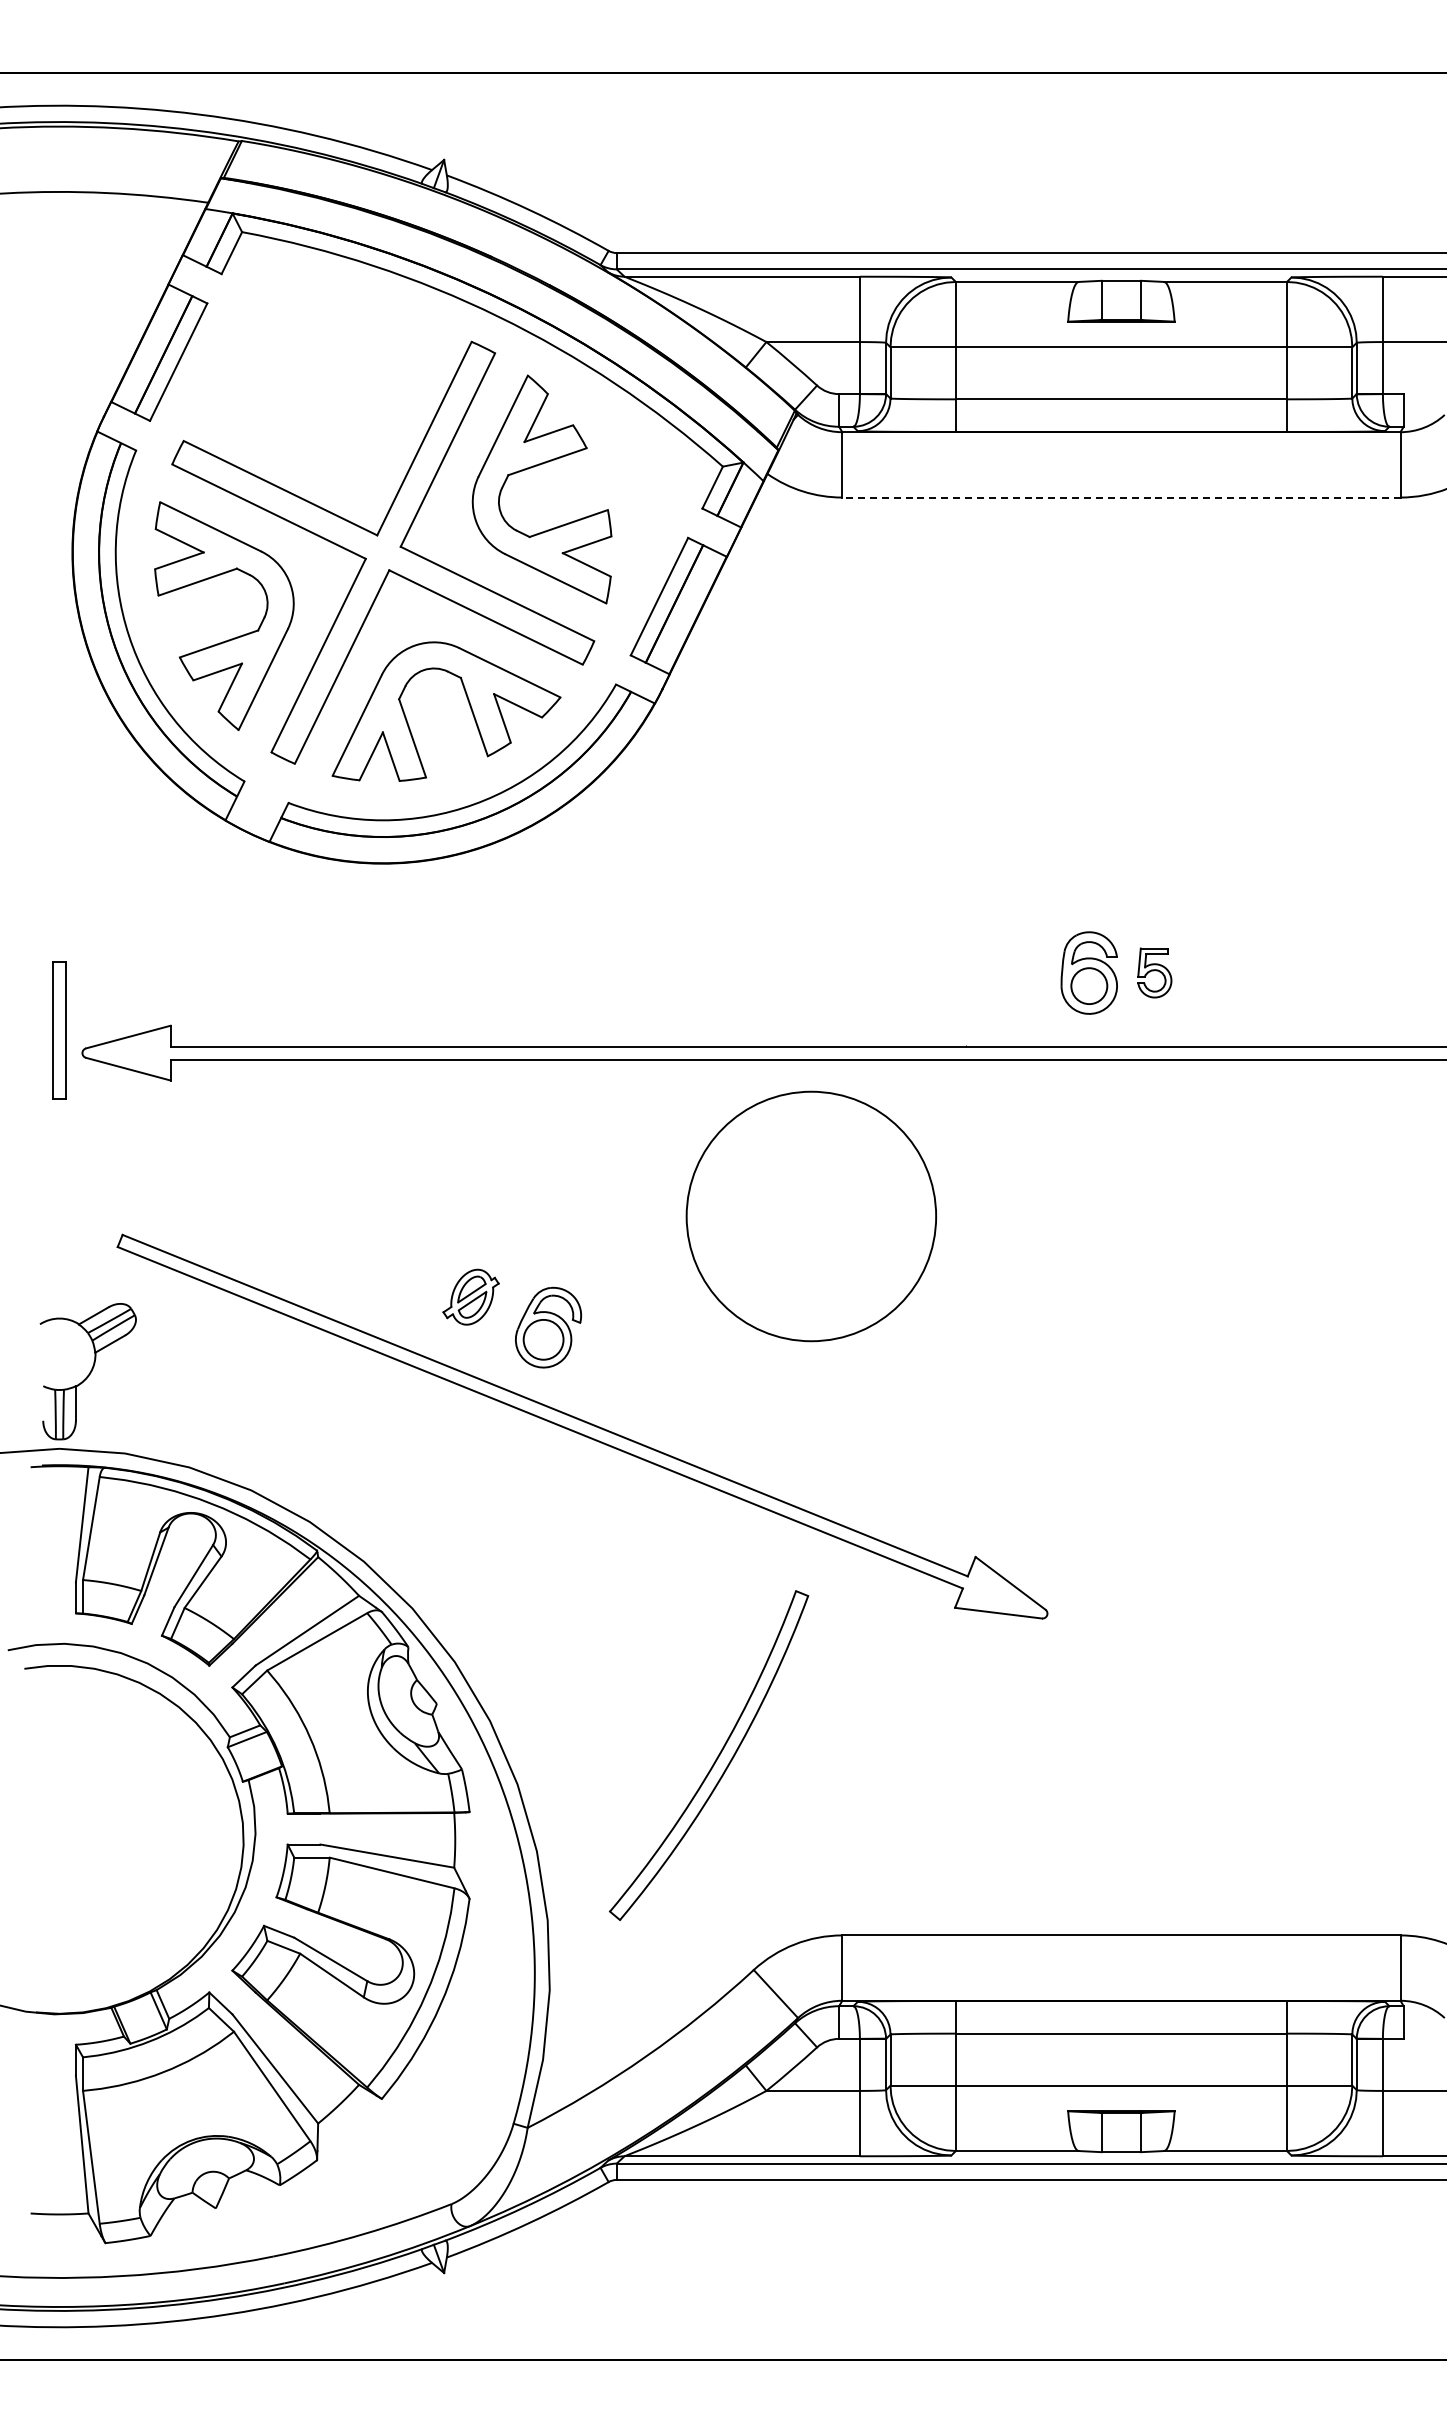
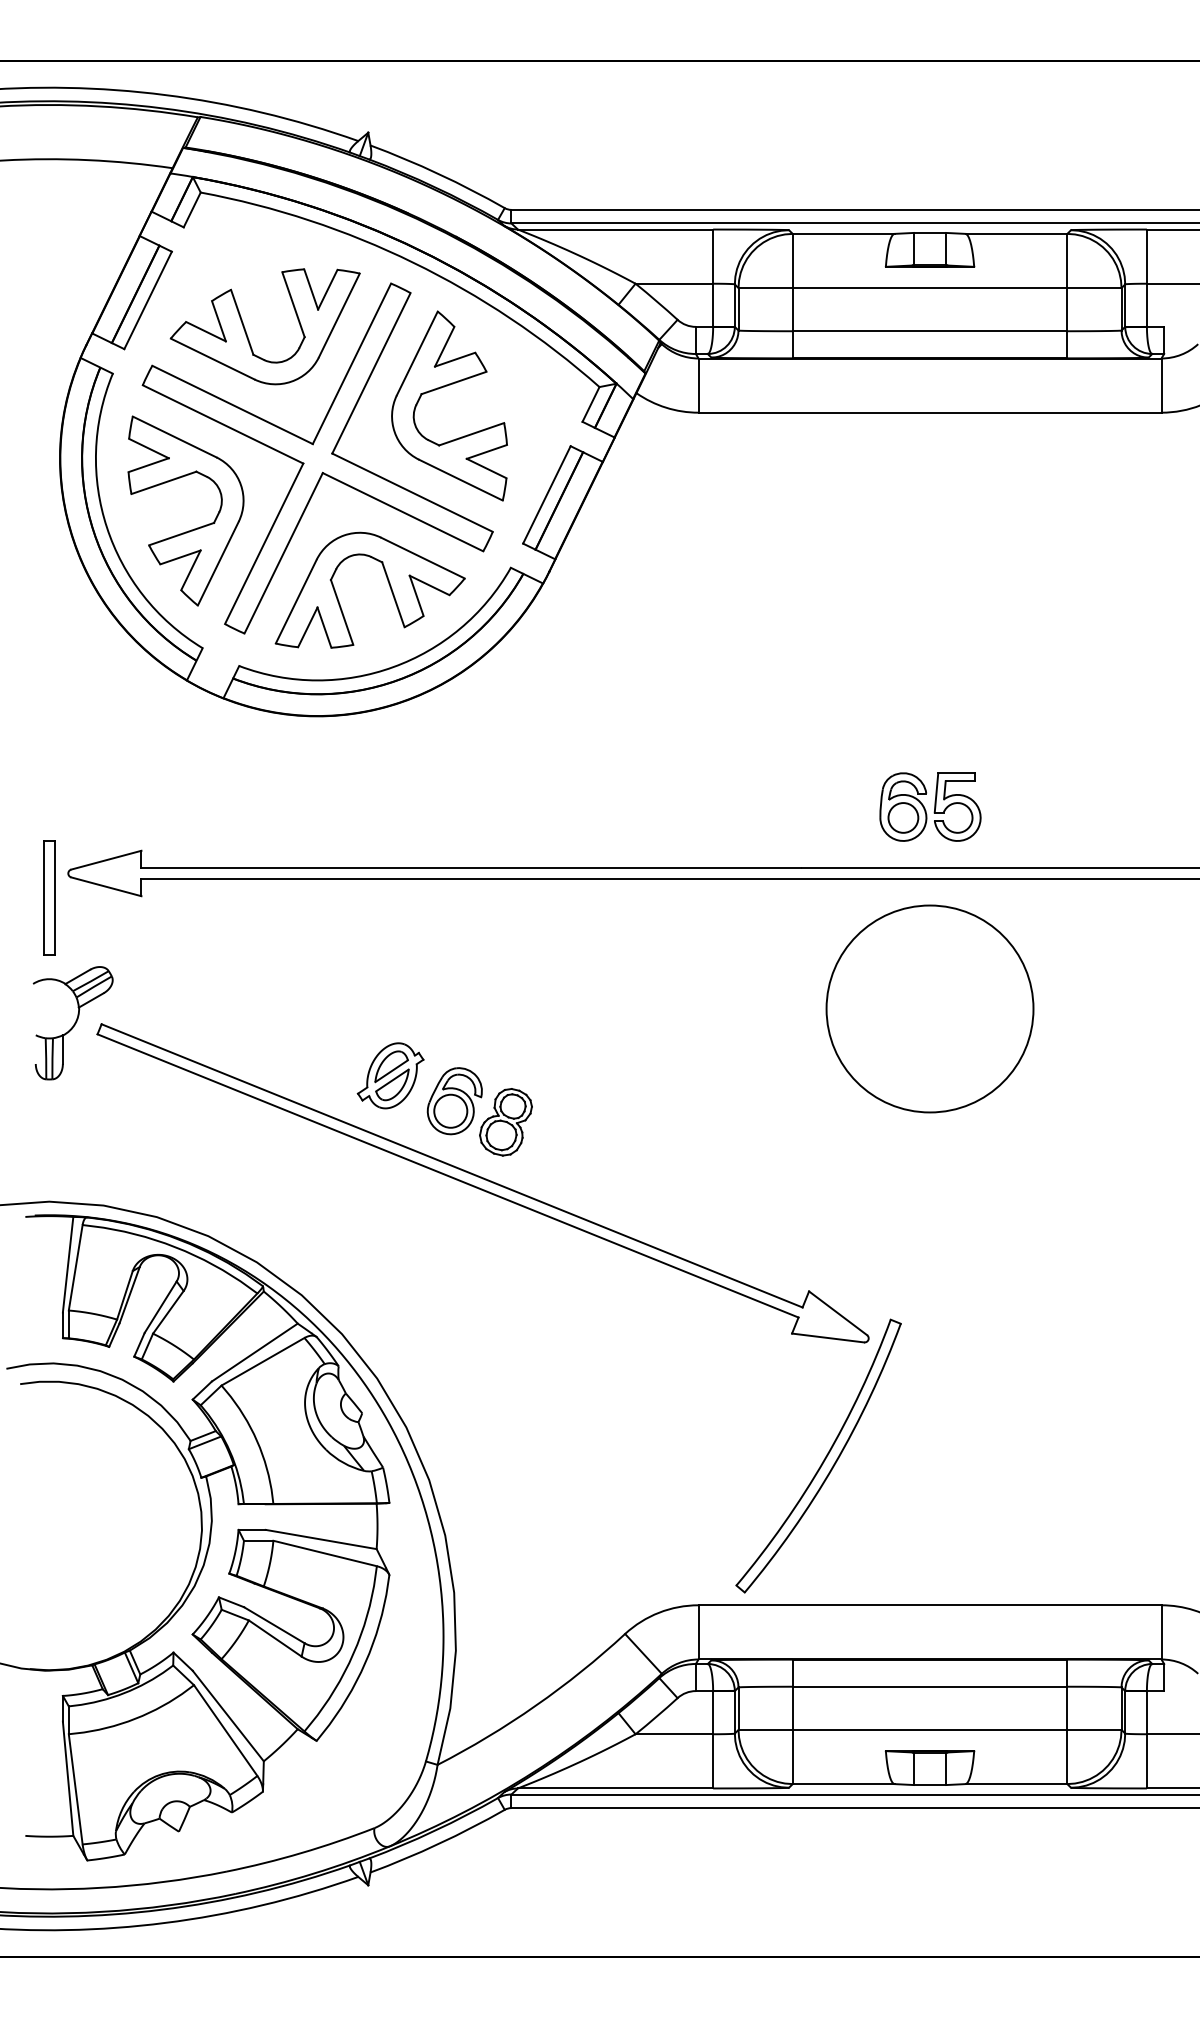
part: (297, 400) -> (246, 332), added
line: (1120, 497) -> (929, 412), dashed -> solid
part: (1154, 972) -> (957, 806), size x1.67
part: (59, 1030) -> (49, 897), moved
circle: (811, 1216) -> (930, 1009), moved
part: (470, 1297) -> (390, 1076), size x1.43
part: (609, 1353) -> (505, 1122), added
part: (87, 1371) -> (72, 1023), moved
part: (715, 1759) -> (823, 1459), moved

